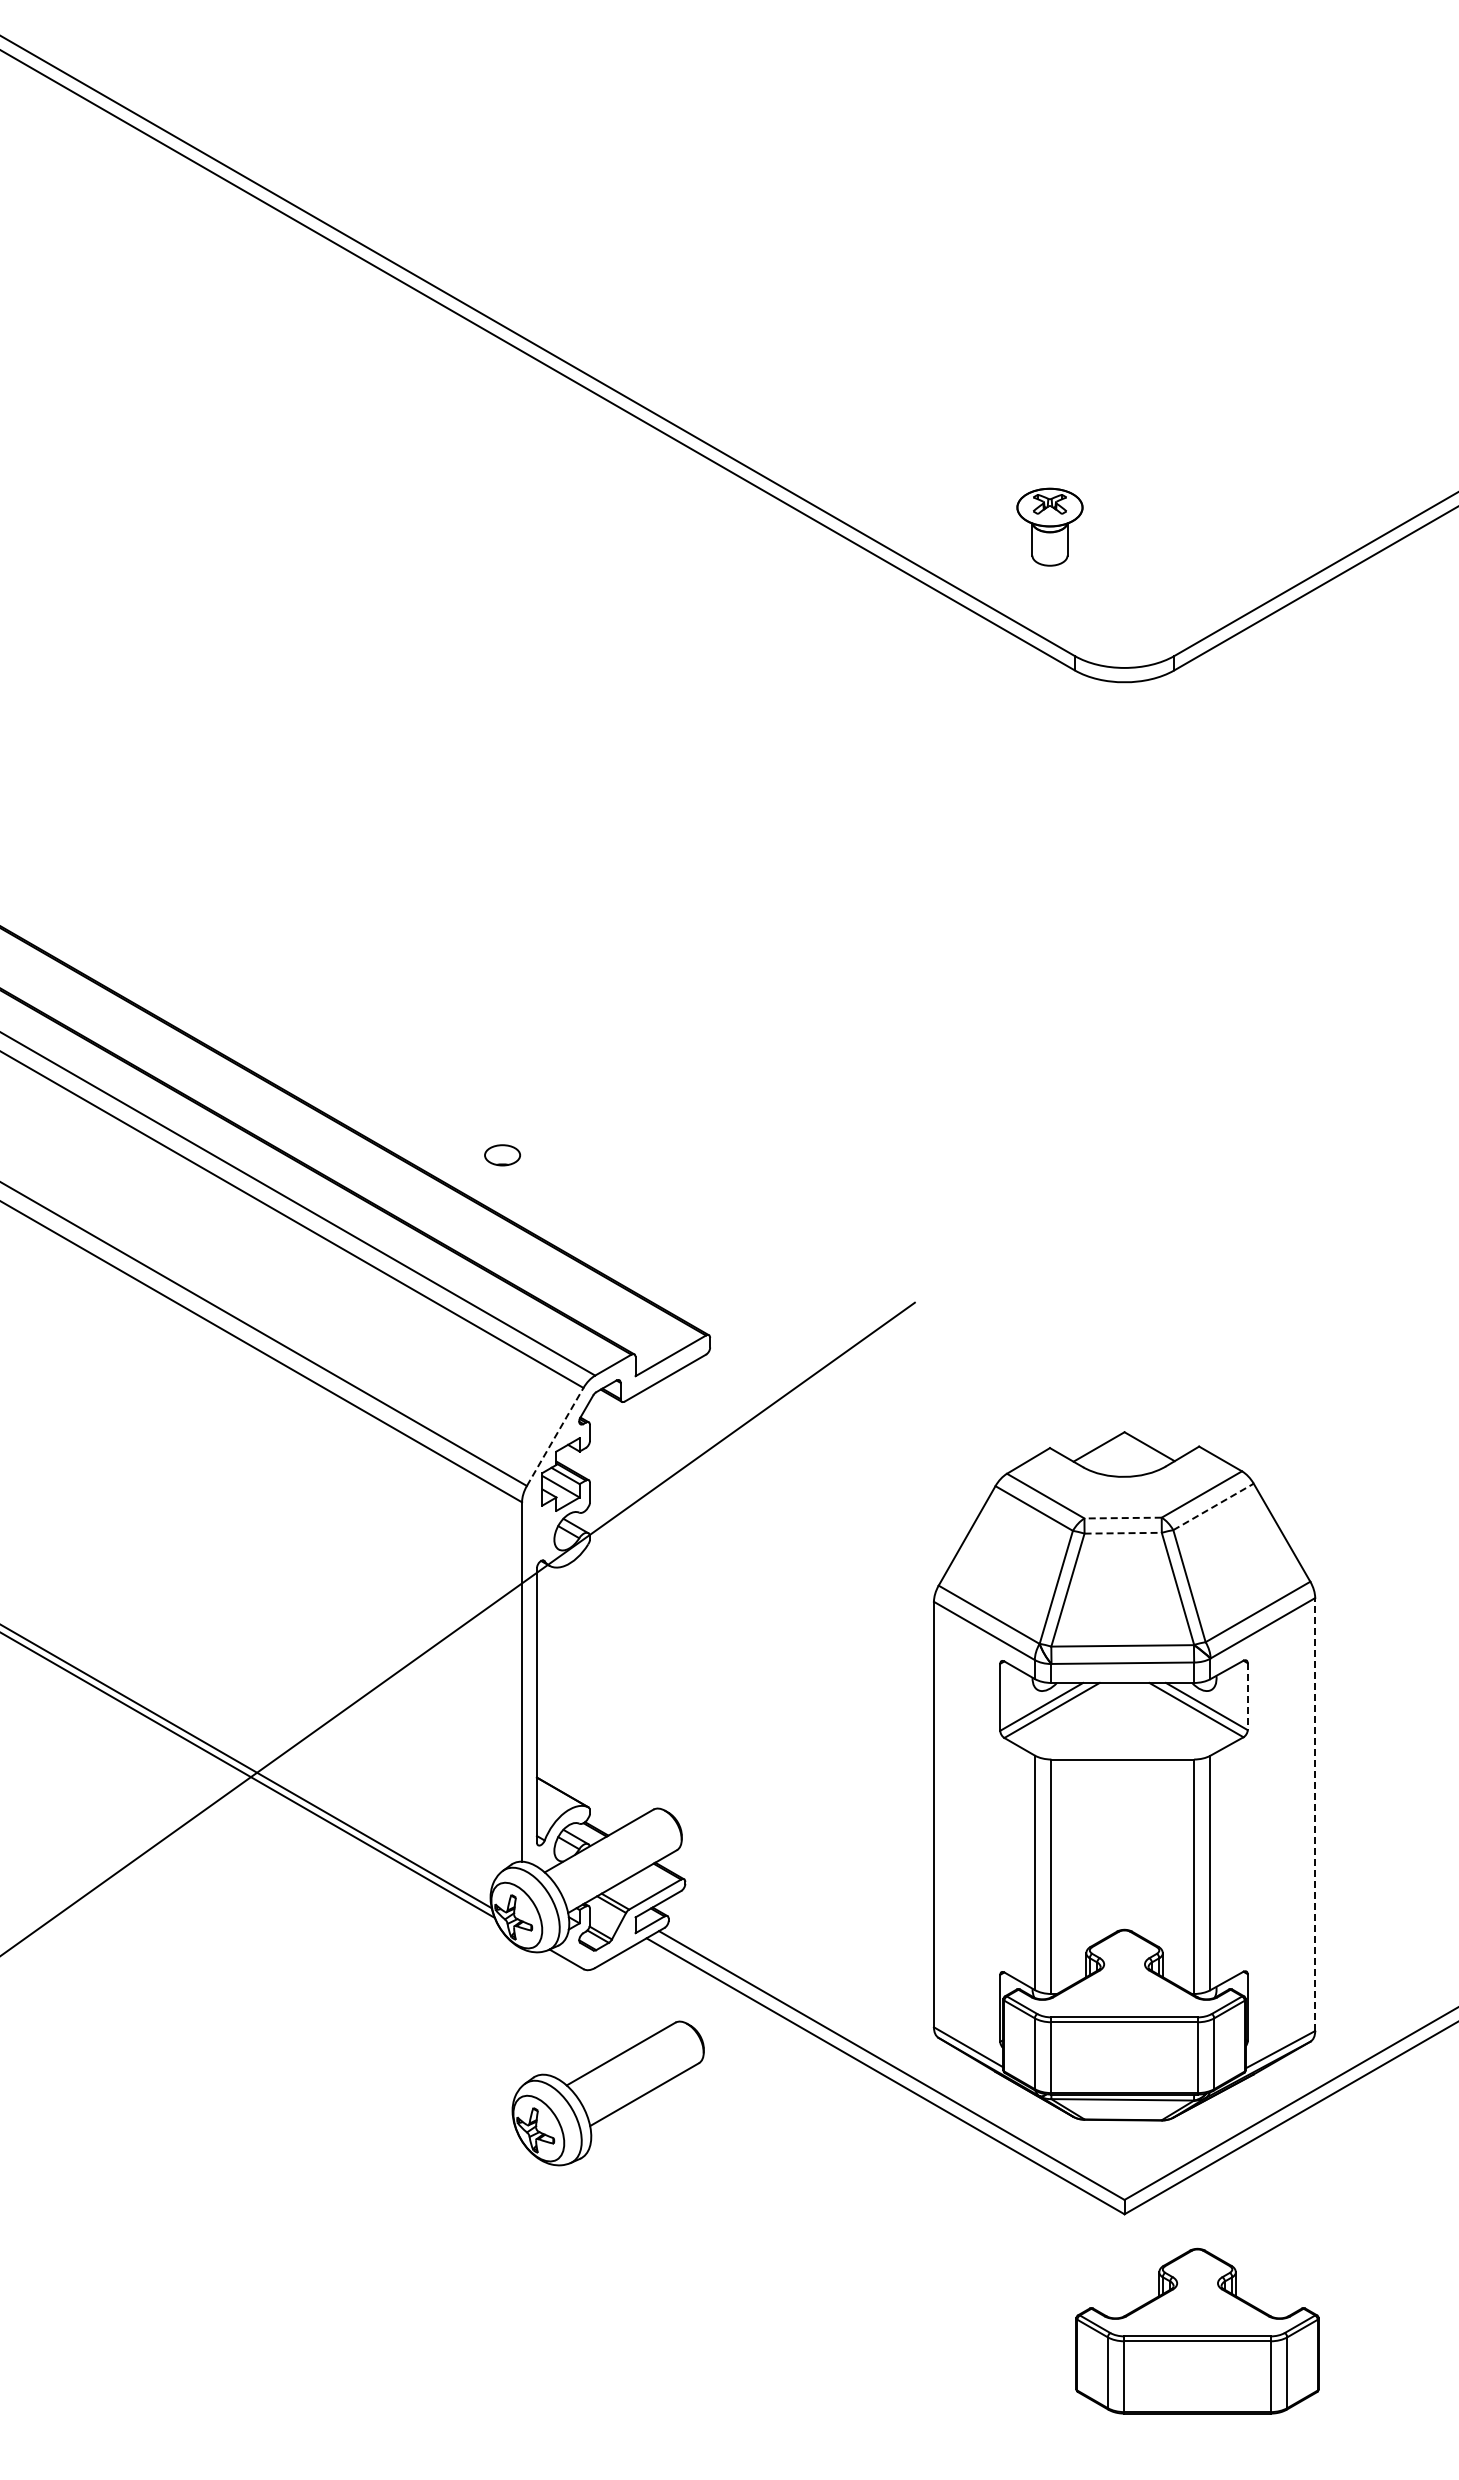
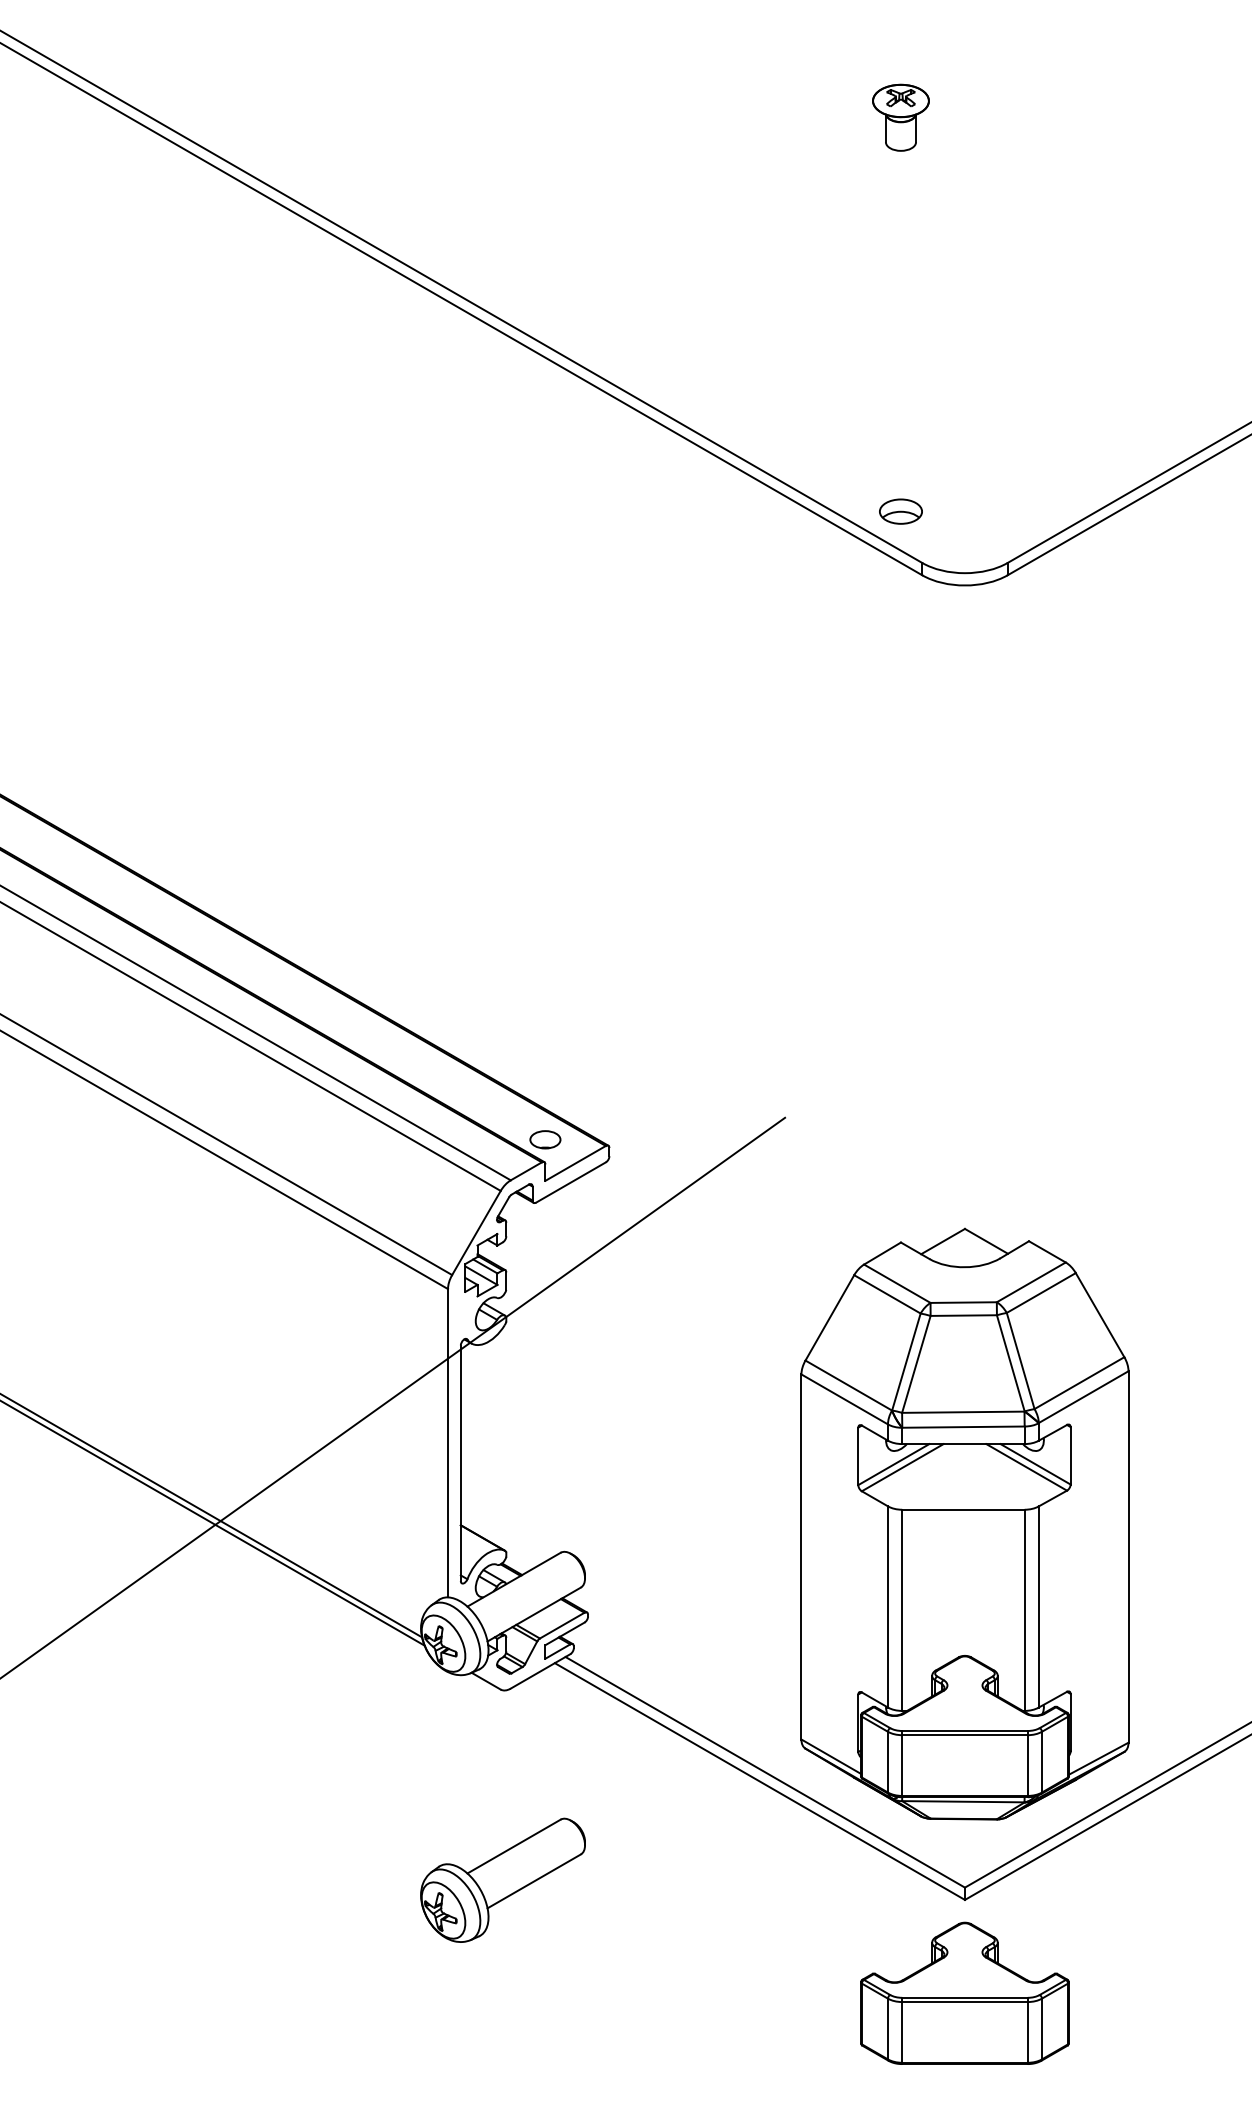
part: (1049, 526) -> (900, 117), moved
part: (1049, 596) -> (900, 511), added
part: (502, 1155) -> (545, 1139), moved
line: (555, 1436) -> (476, 1232), dashed -> solid
line: (1213, 1506) -> (1041, 1292), dashed -> solid
line: (1123, 1518) -> (964, 1302), dashed -> solid
line: (1123, 1533) -> (964, 1315), dashed -> solid
line: (1247, 1697) -> (1070, 1456), dashed -> solid
line: (1315, 1814) -> (1128, 1556), dashed -> solid
part: (607, 2093) -> (502, 1880), moved
part: (1197, 2330) -> (964, 1992), moved

